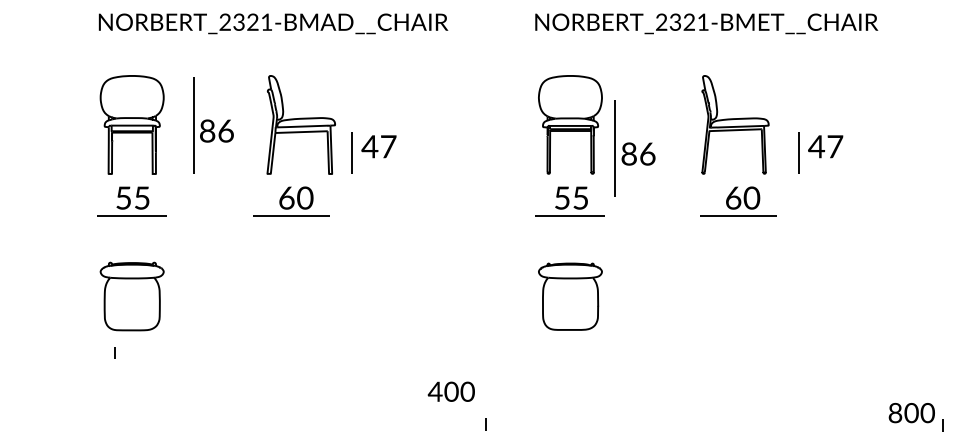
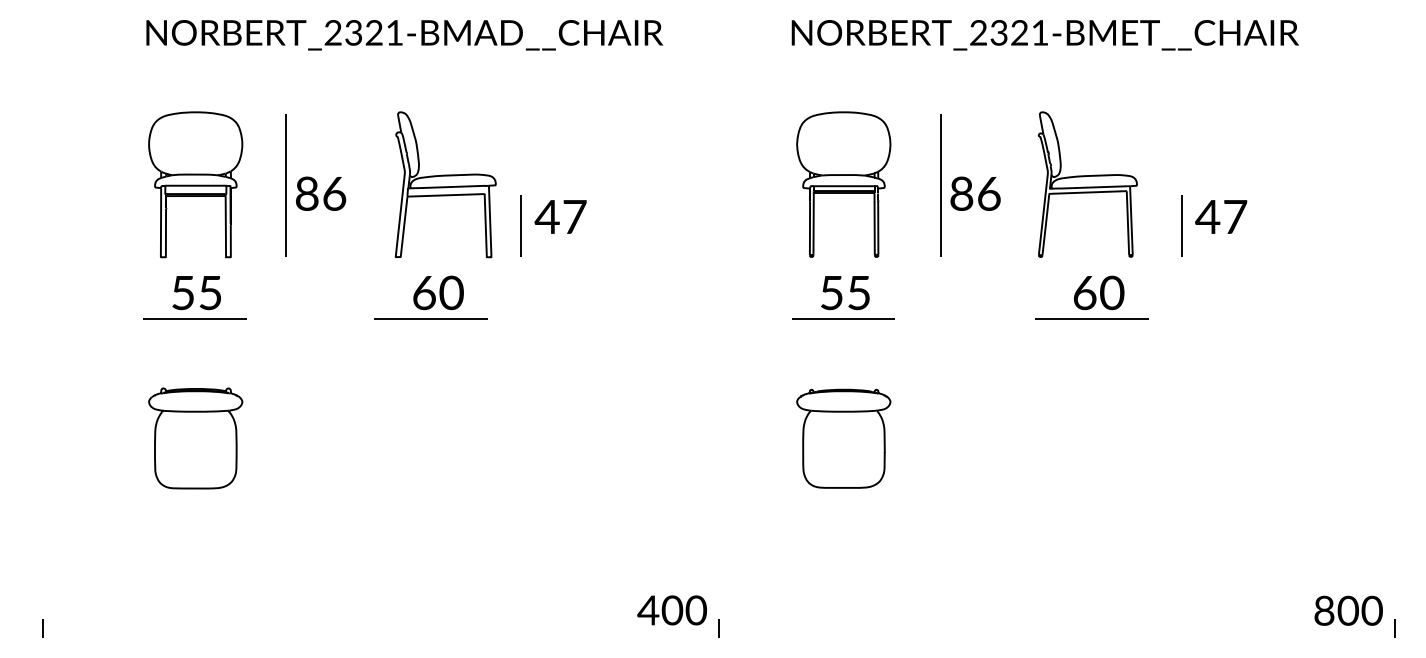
part: (634, 148) -> (969, 185), moved
line: (114, 352) -> (42, 627), moved
text: (450, 391) -> (670, 609), moved

